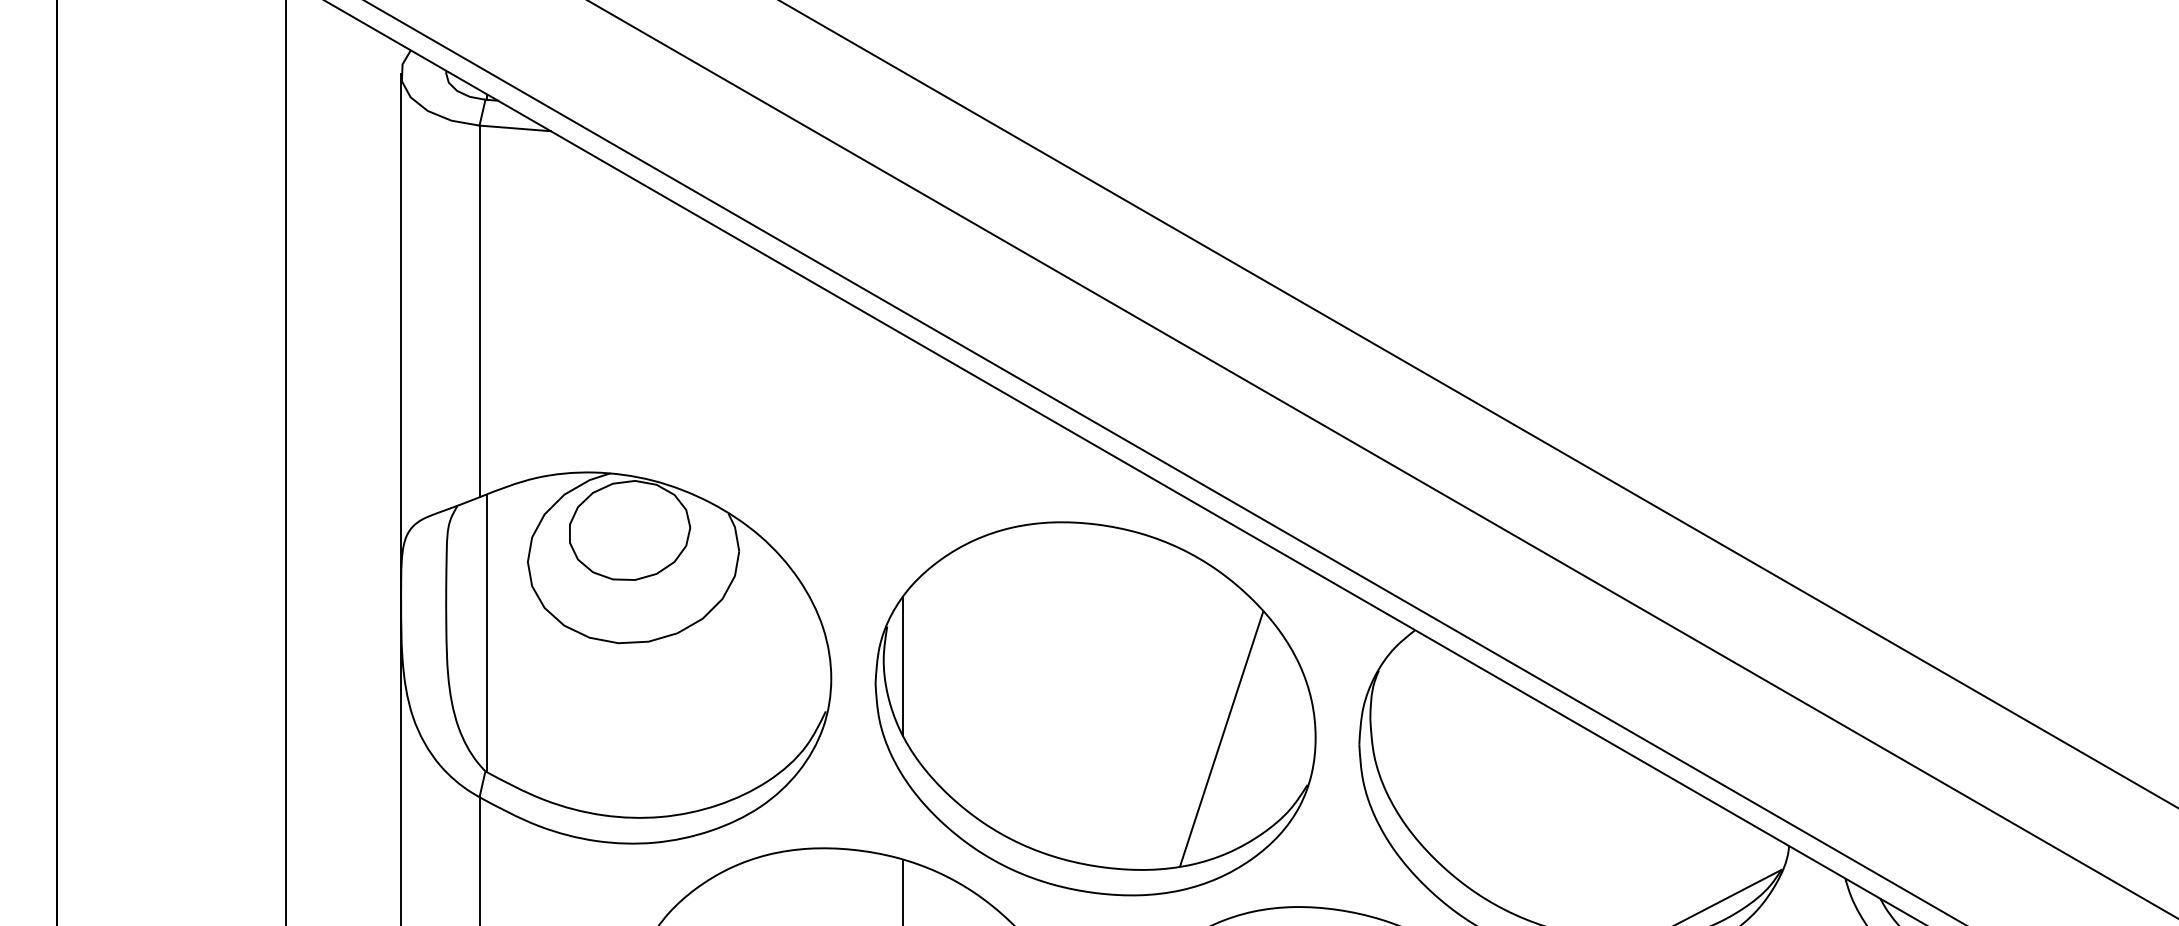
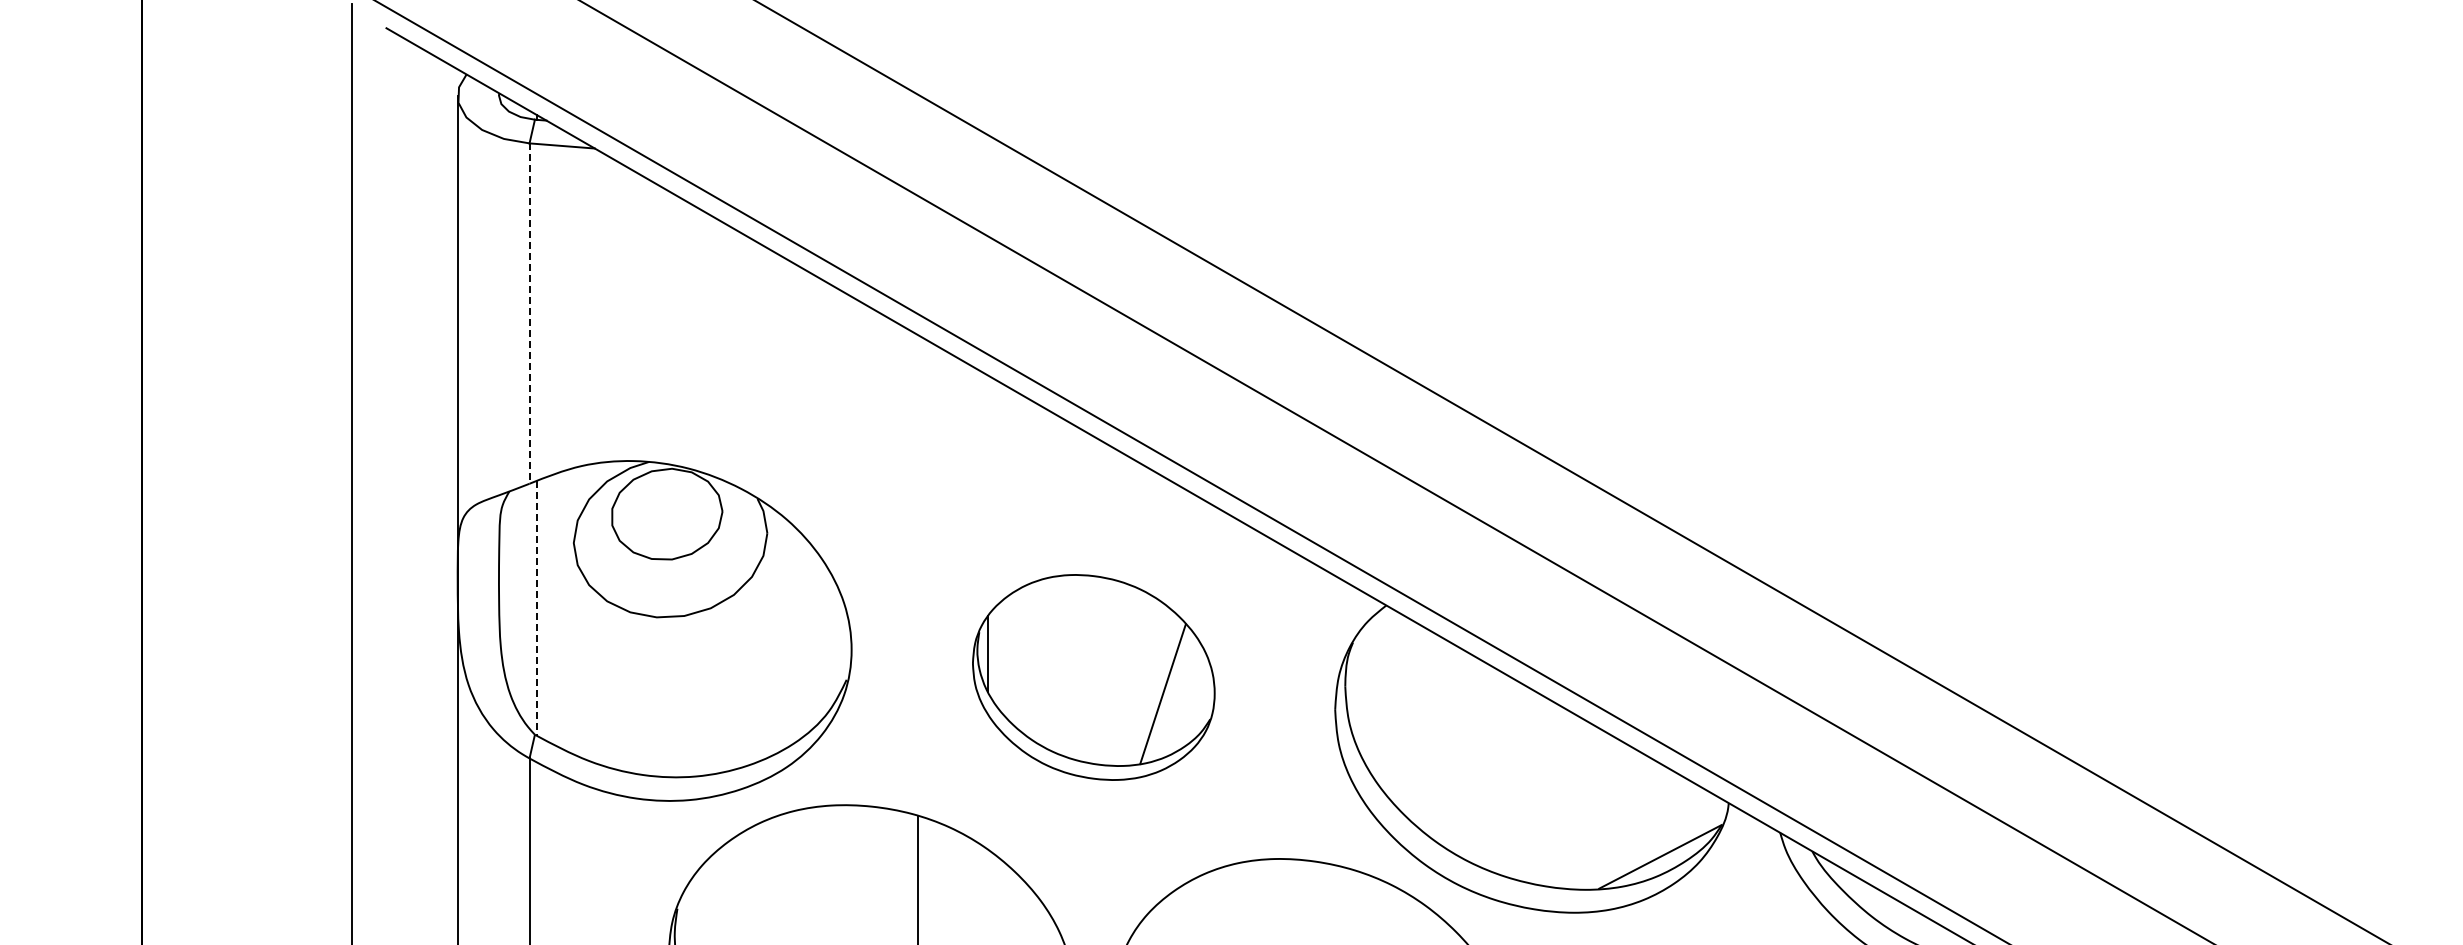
line: (479, 312) -> (529, 314), solid -> dashed
line: (487, 633) -> (536, 608), solid -> dashed
part: (1095, 708) -> (1093, 677), size x0.6

